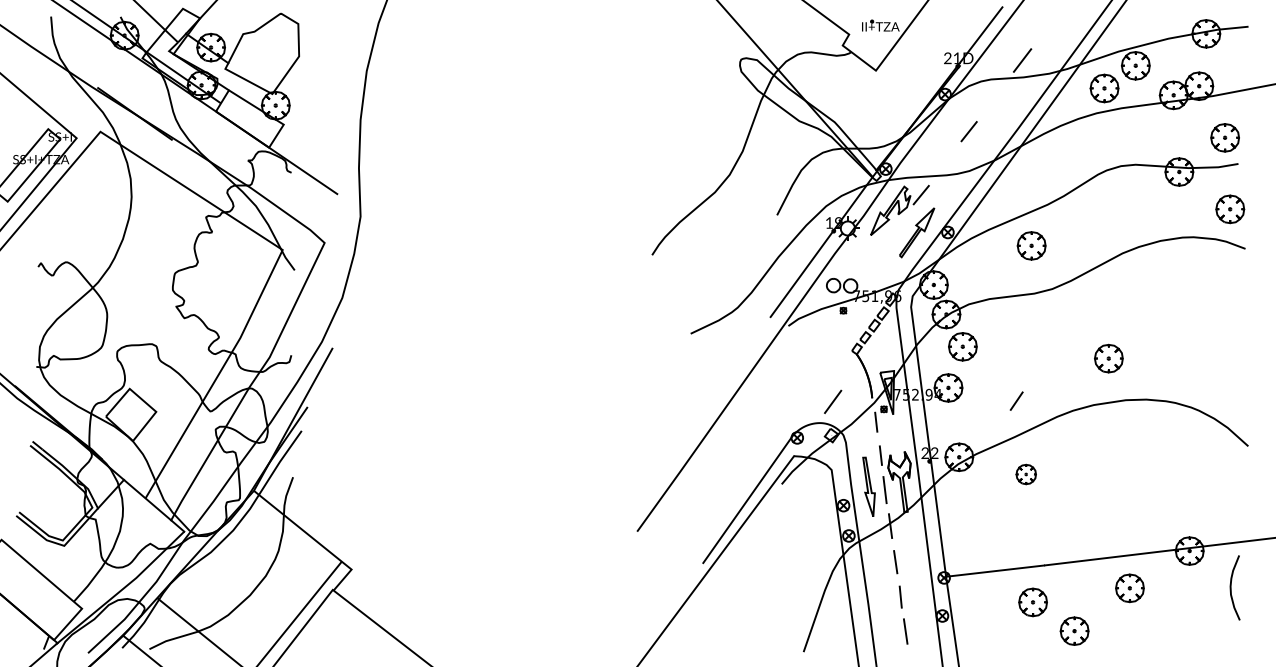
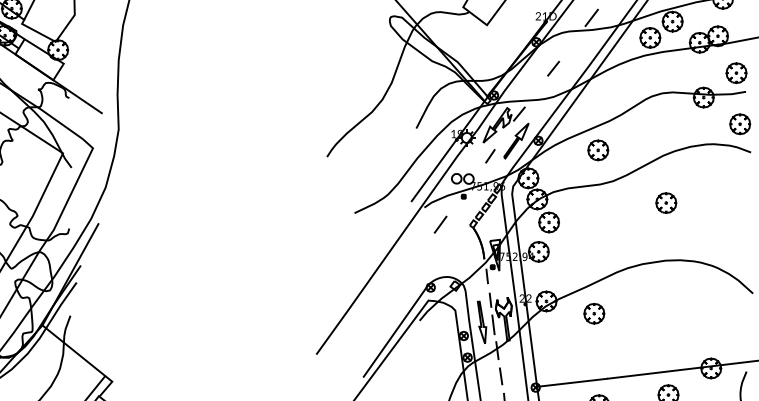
part: (1108, 358) -> (666, 202), moved
line: (1016, 400) -> (490, 155), moved
line: (833, 401) -> (440, 224), moved
part: (1026, 474) -> (594, 313), size x1.43

